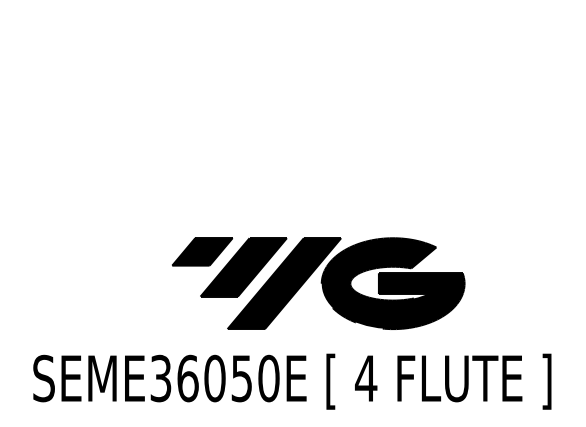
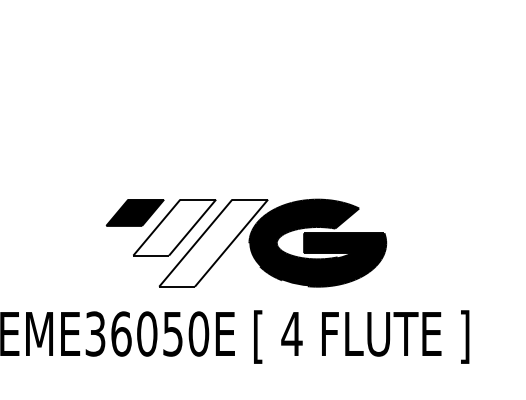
fill: (243, 267) -> (174, 227), removed
fill: (284, 283) -> (213, 243), removed

